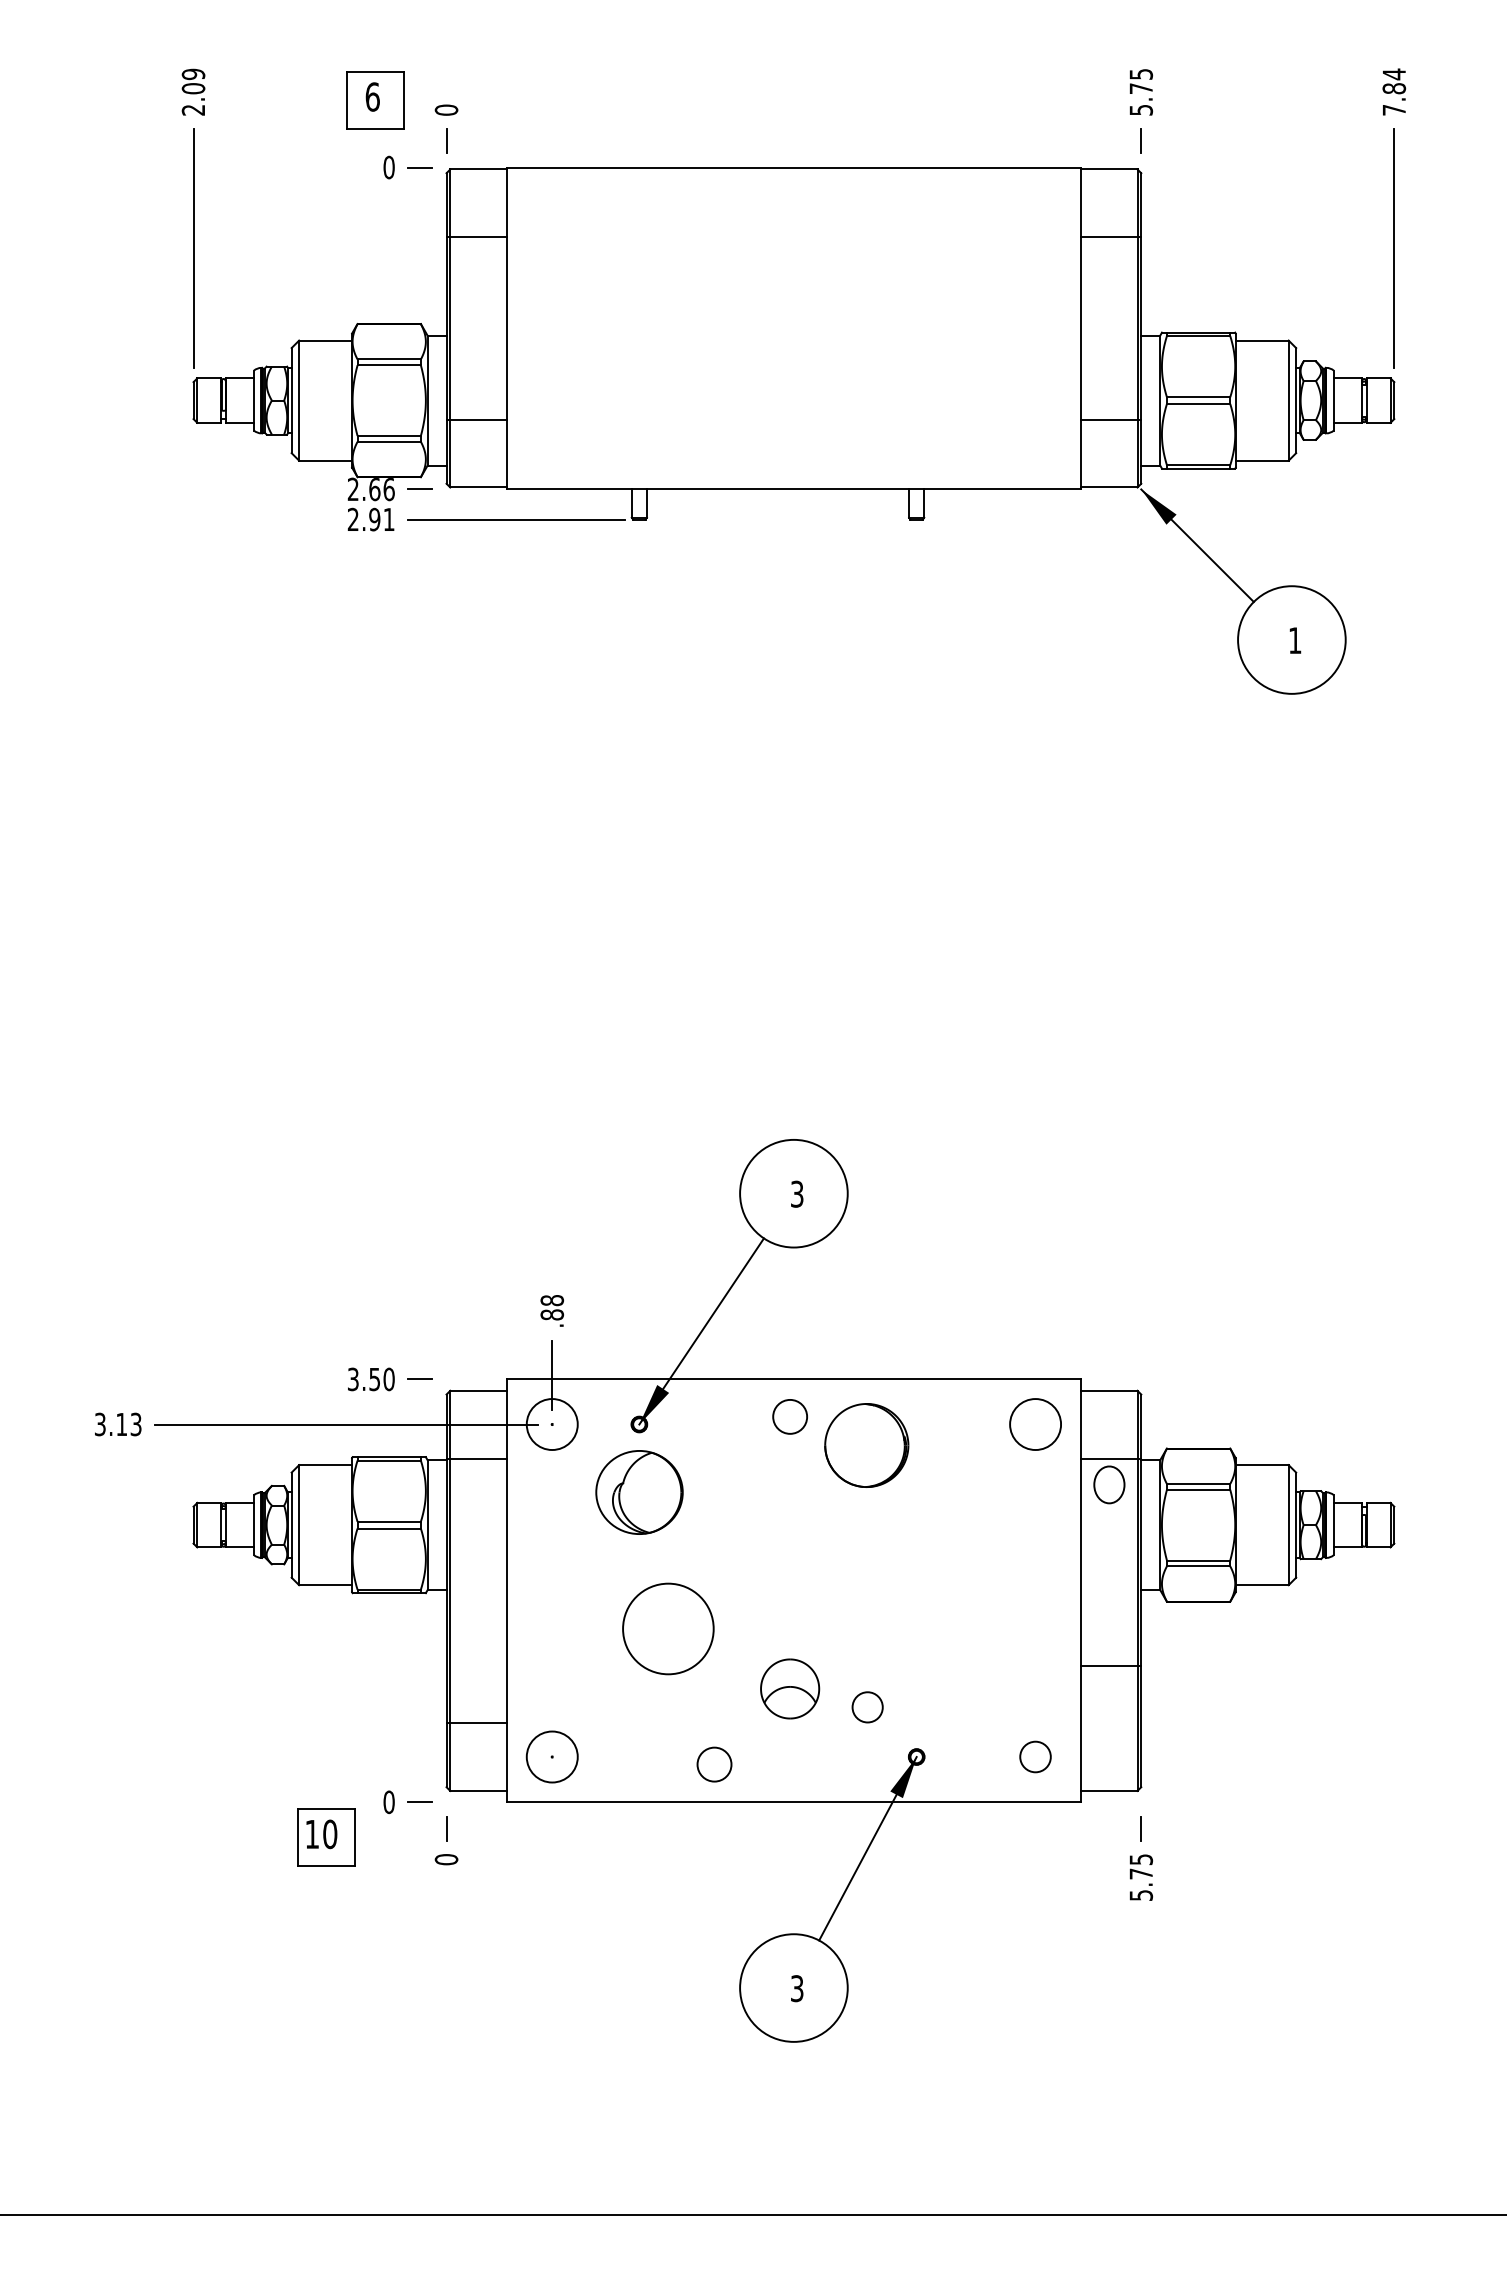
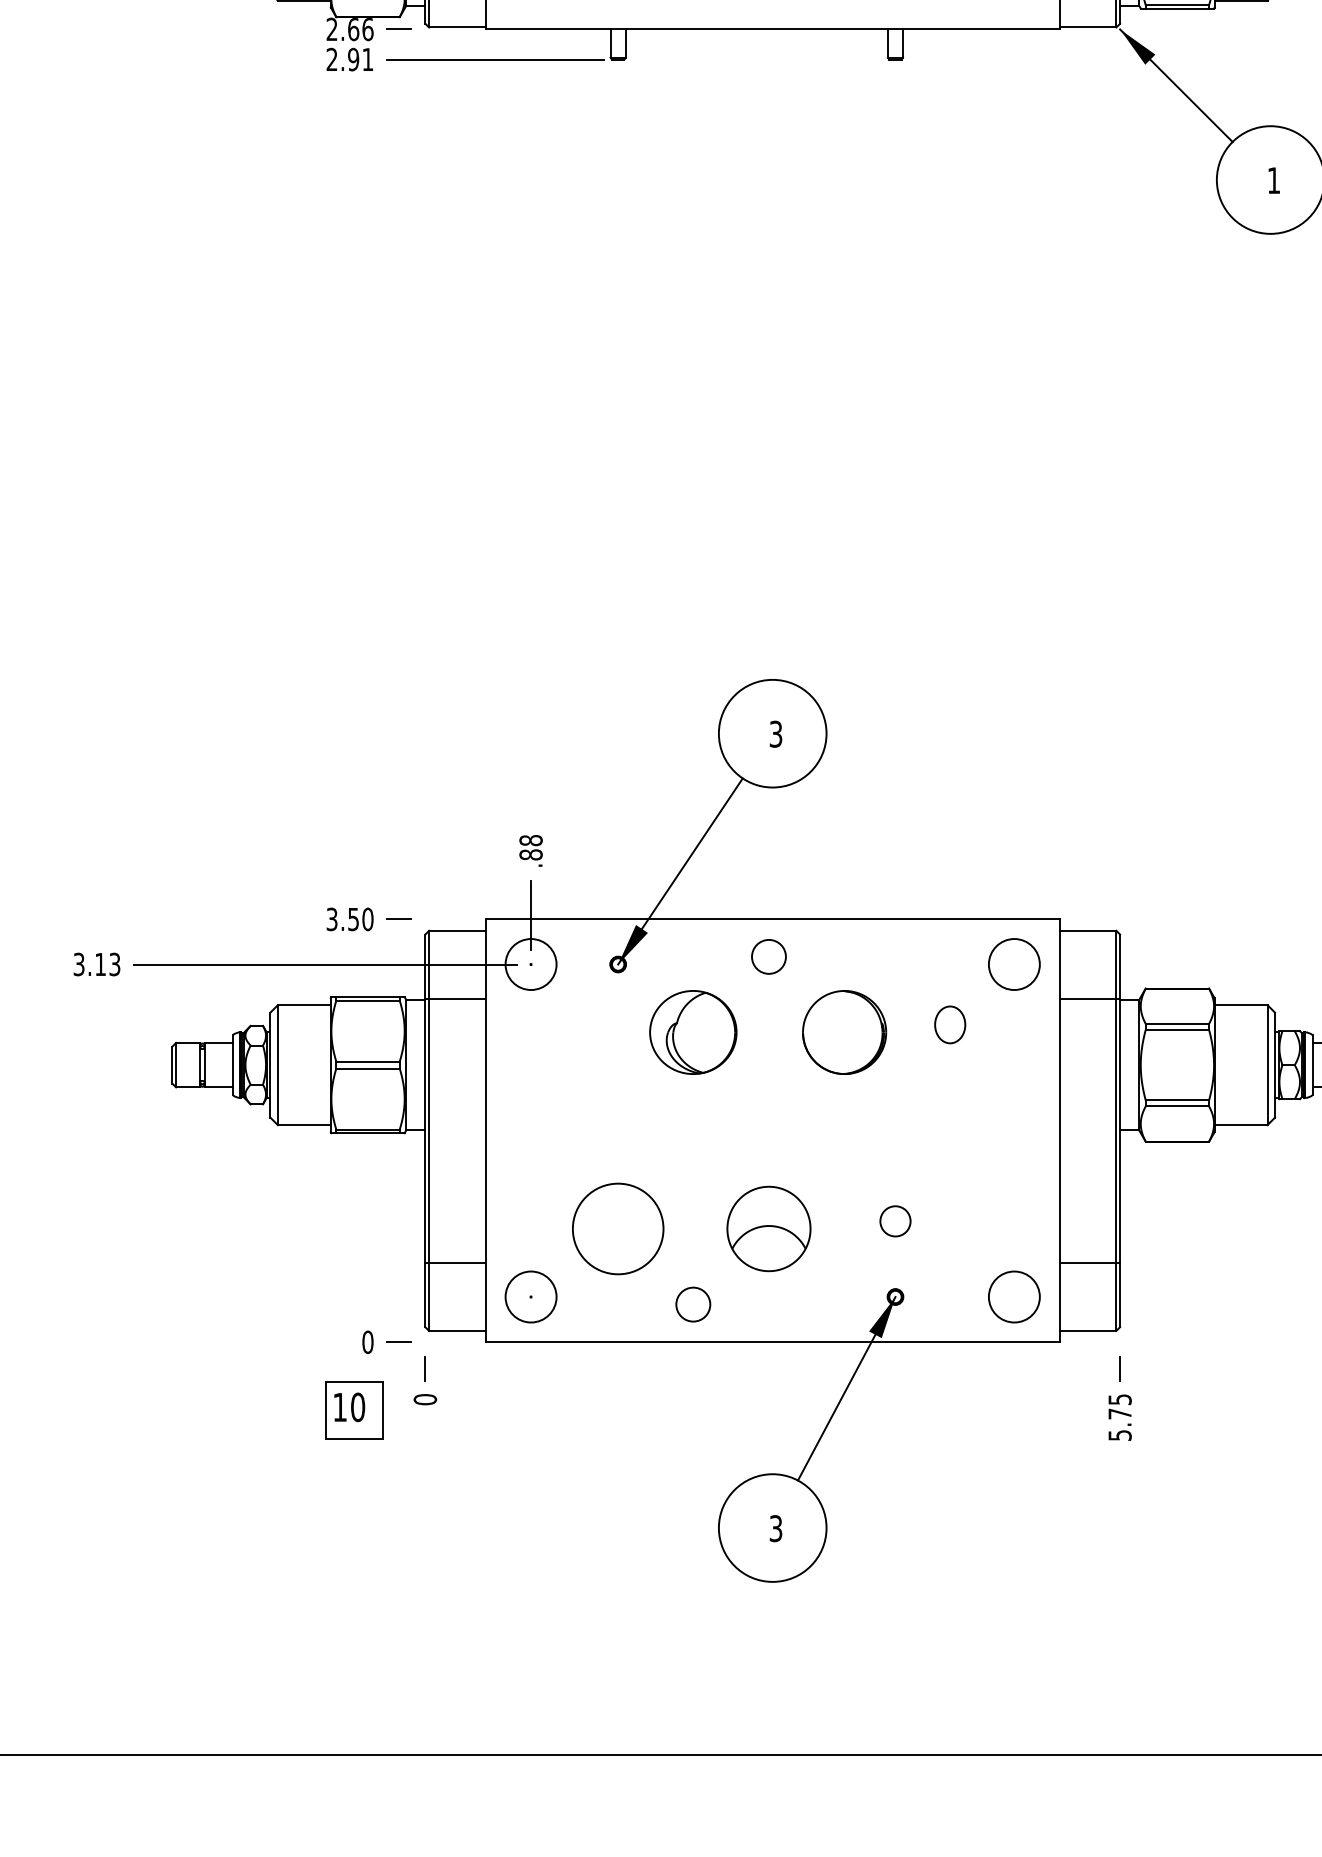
part: (866, 1445) -> (844, 1032), moved
part: (1109, 1484) -> (950, 1024), moved
part: (639, 1492) -> (693, 1032), moved
circle: (668, 1628) -> (618, 1228), moved
line: (1110, 1666) -> (1089, 1263), moved
part: (789, 1688) -> (768, 1228), size x1.43
circle: (867, 1707) -> (895, 1221), moved
circle: (1035, 1756) -> (1014, 1296), size x1.67
part: (326, 1837) -> (354, 1410), moved

